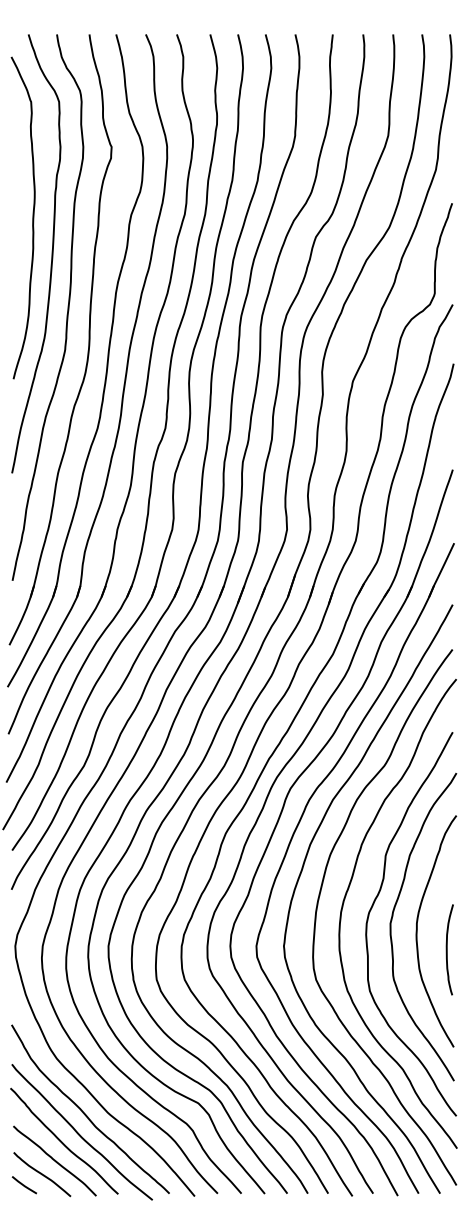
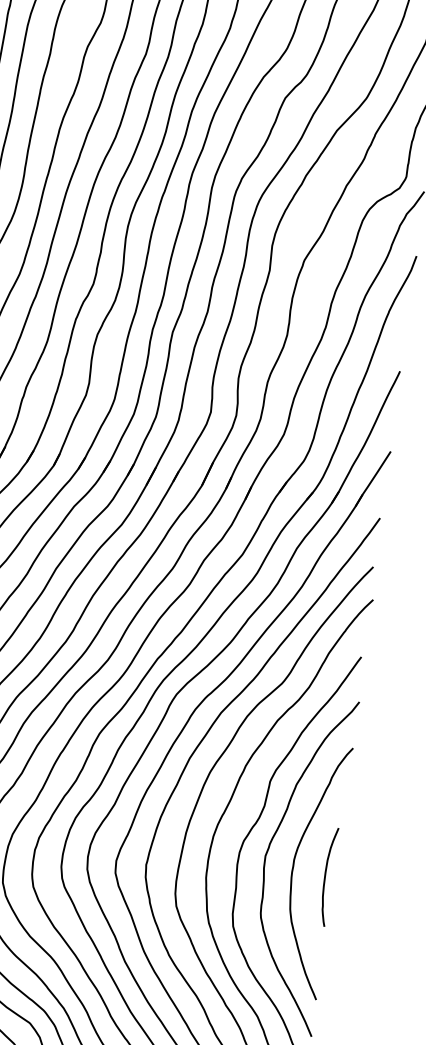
curve: (447, 949) -> (325, 876), moved

